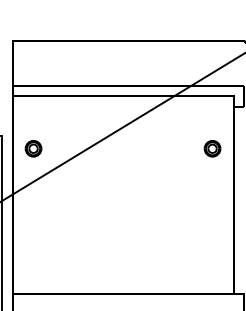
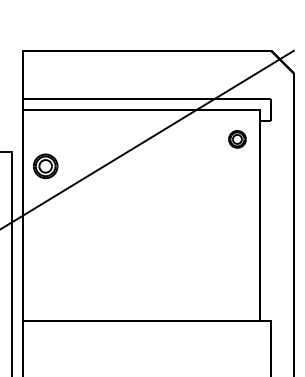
part: (33, 148) -> (45, 166), size x1.4
part: (212, 148) -> (237, 139), moved

